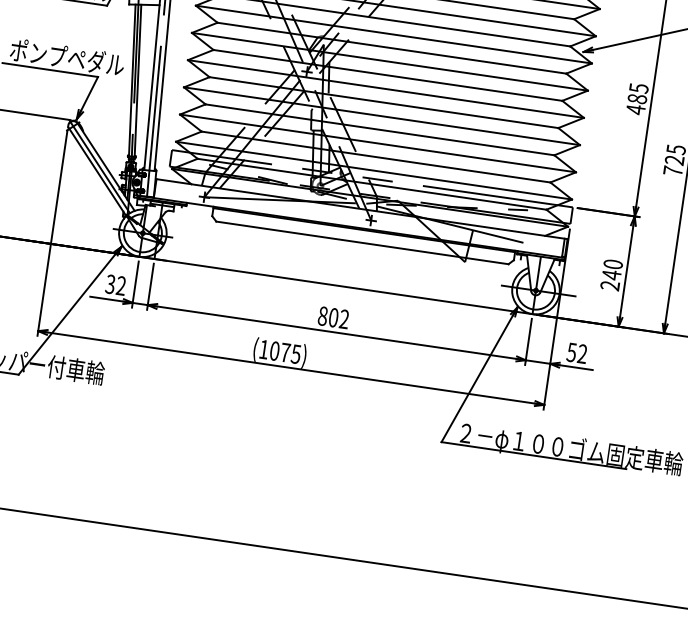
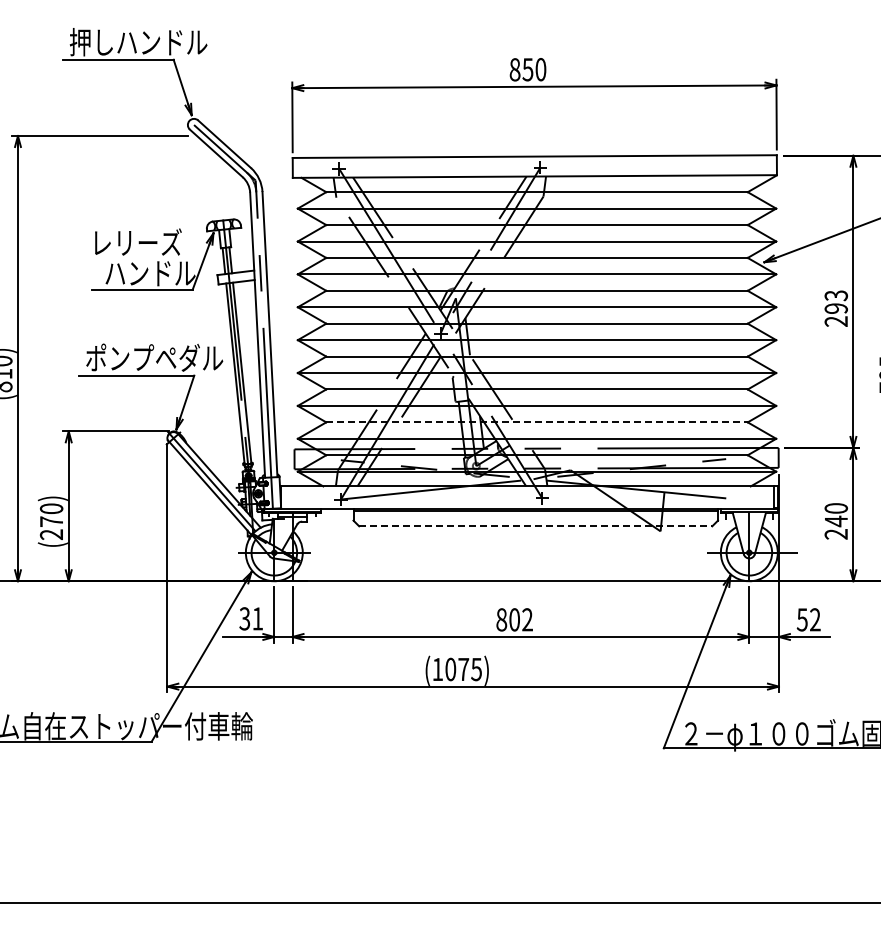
text: (636, 98) -> (835, 308), 485 -> 293
line: (376, 157) -> (537, 422), solid -> dashed
line: (362, 243) -> (535, 526), solid -> dashed
text: (121, 285) -> (257, 618), 32 -> 31

